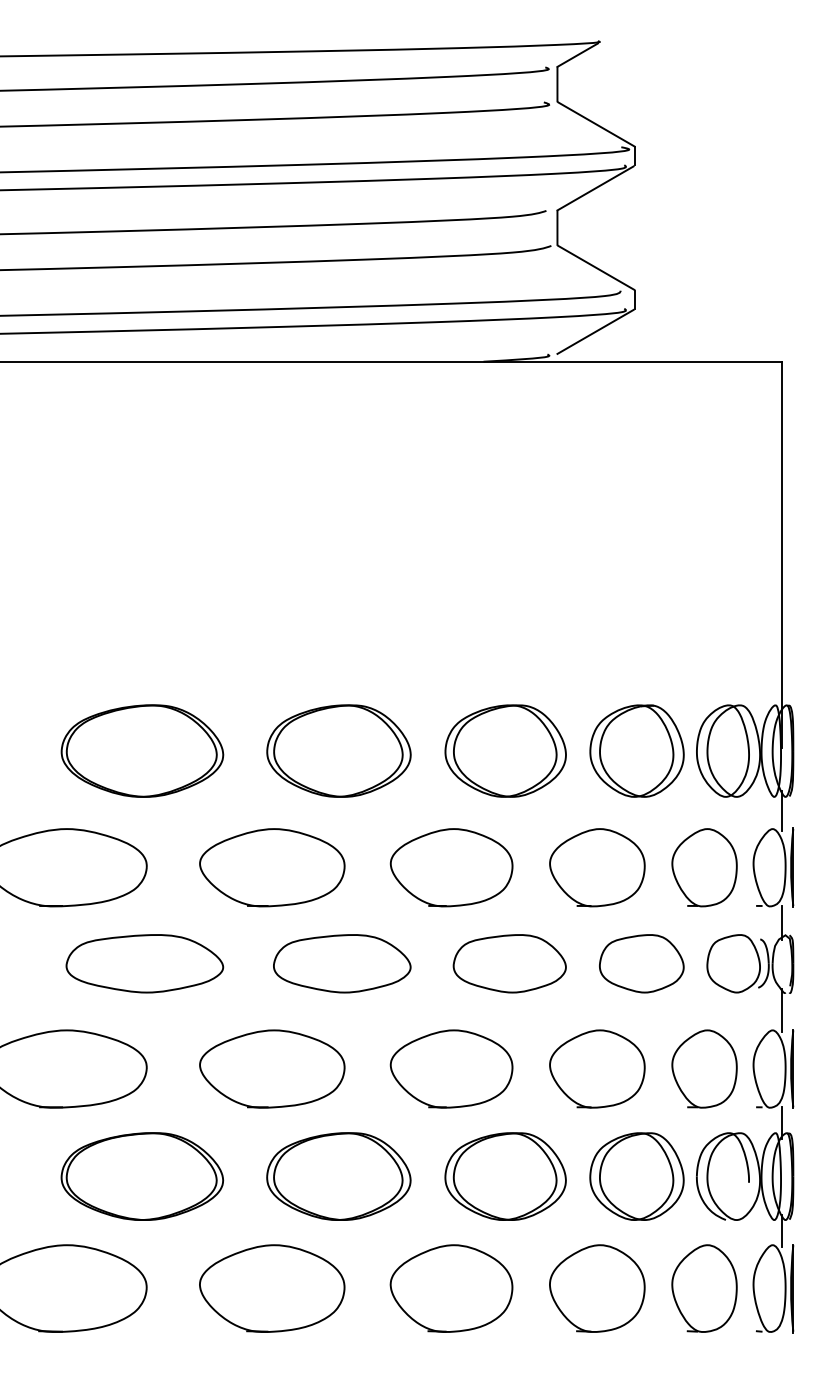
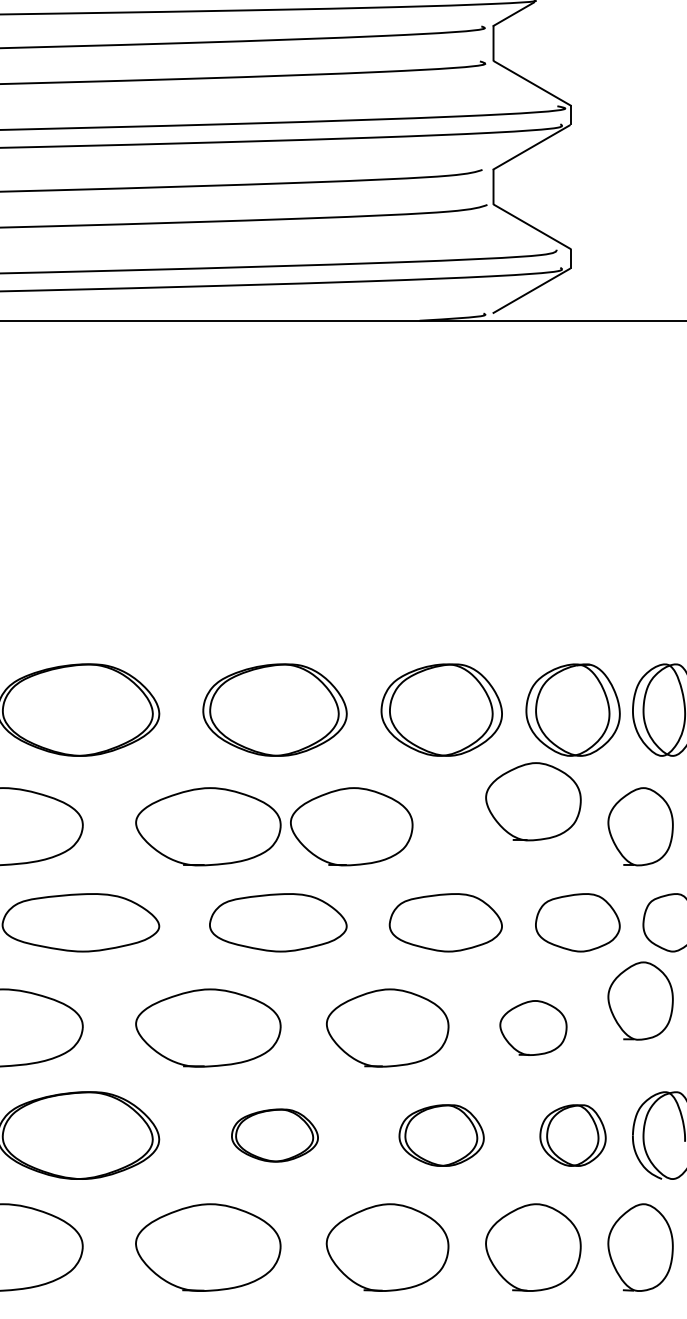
part: (451, 867) -> (351, 826), moved
part: (597, 867) -> (533, 801), moved
part: (597, 1068) -> (533, 1027), size x0.7
part: (704, 1068) -> (640, 1000), moved
part: (338, 1176) -> (274, 1135), size x0.6
part: (505, 1176) -> (441, 1135), size x0.7
part: (636, 1176) -> (572, 1135), size x0.7

